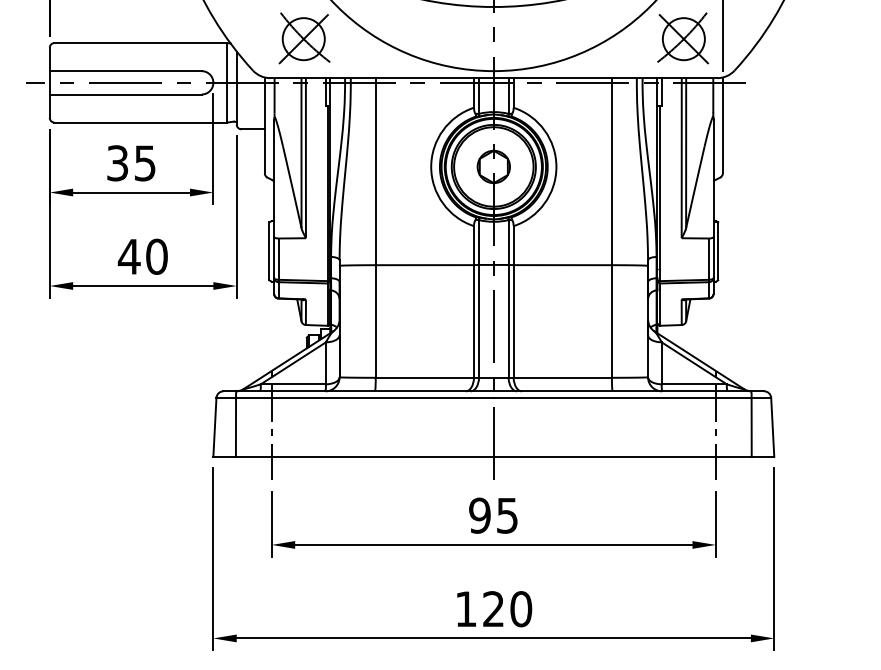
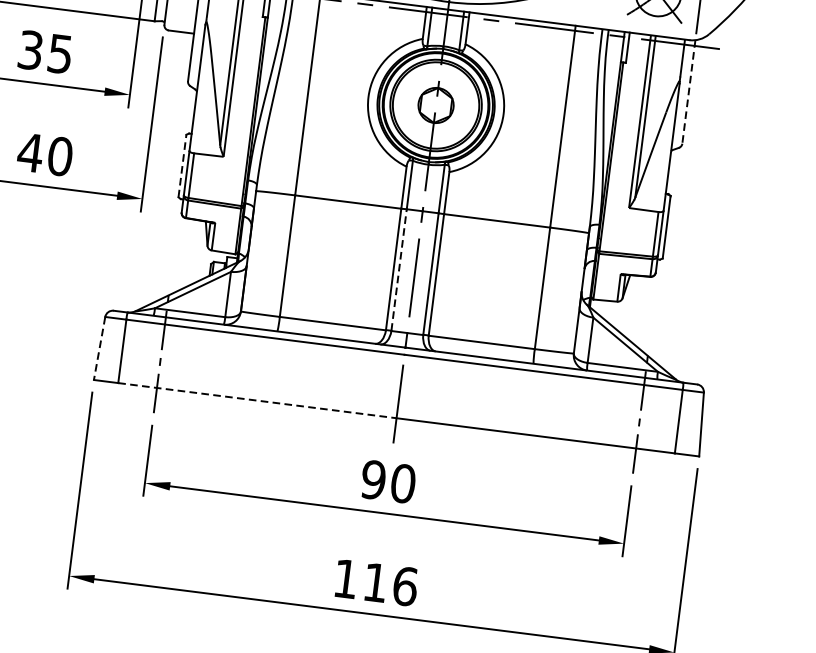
line: (722, 125) -> (688, 91), solid -> dashed
line: (269, 250) -> (182, 165), solid -> dashed
line: (479, 320) -> (399, 269), solid -> dashed
line: (214, 427) -> (99, 348), solid -> dashed
line: (364, 456) -> (257, 400), solid -> dashed
text: (507, 515) -> (403, 483), 95 -> 90
text: (507, 609) -> (390, 584), 120 -> 116

